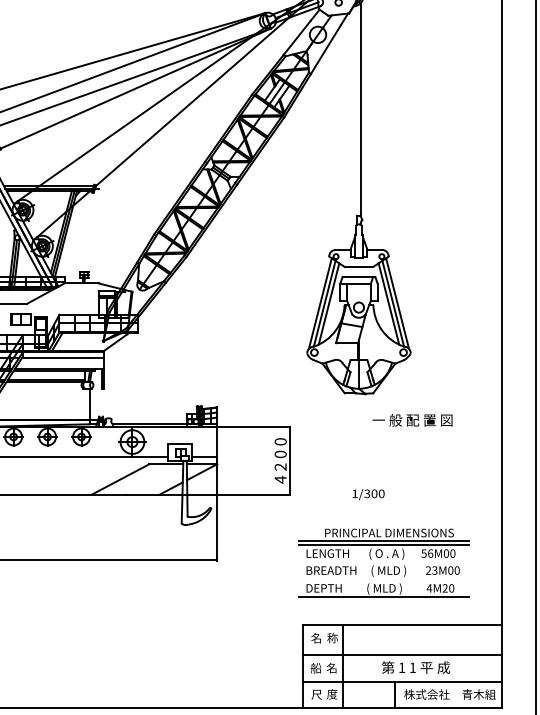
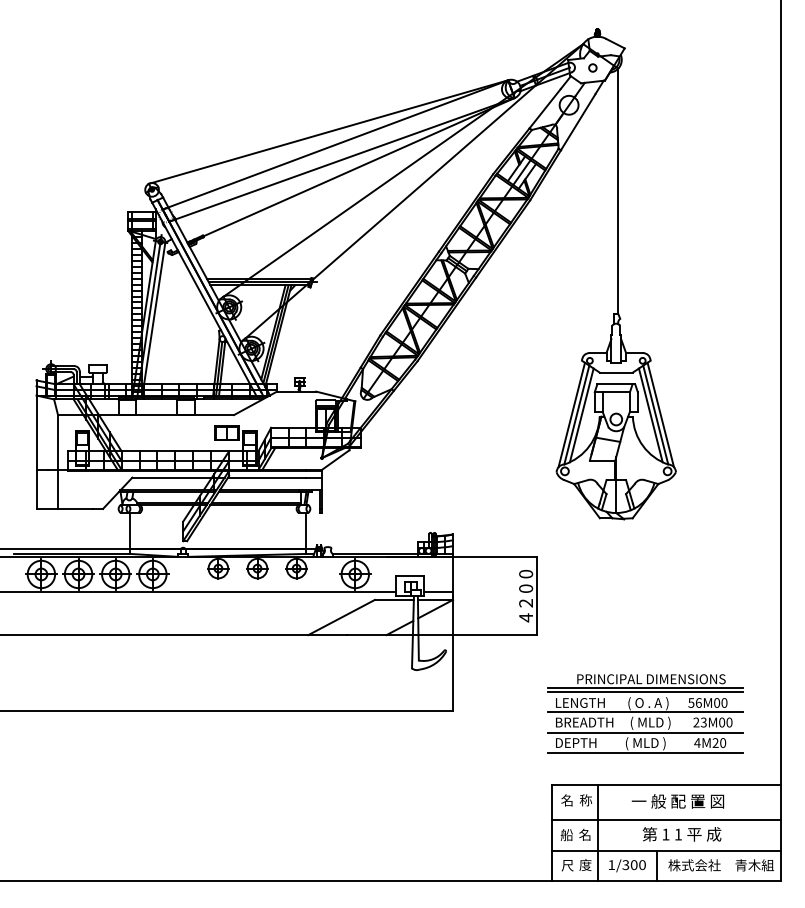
text: (412, 420) -> (677, 801), moved
text: (368, 494) -> (627, 865), moved
line: (384, 561) -> (645, 712), added
line: (384, 579) -> (645, 732), added

